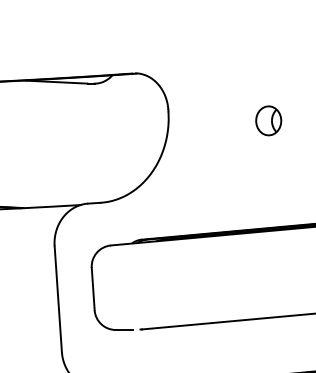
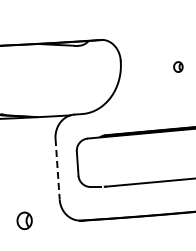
part: (269, 119) -> (178, 66), size x0.6
line: (58, 299) -> (57, 169), solid -> dashed

